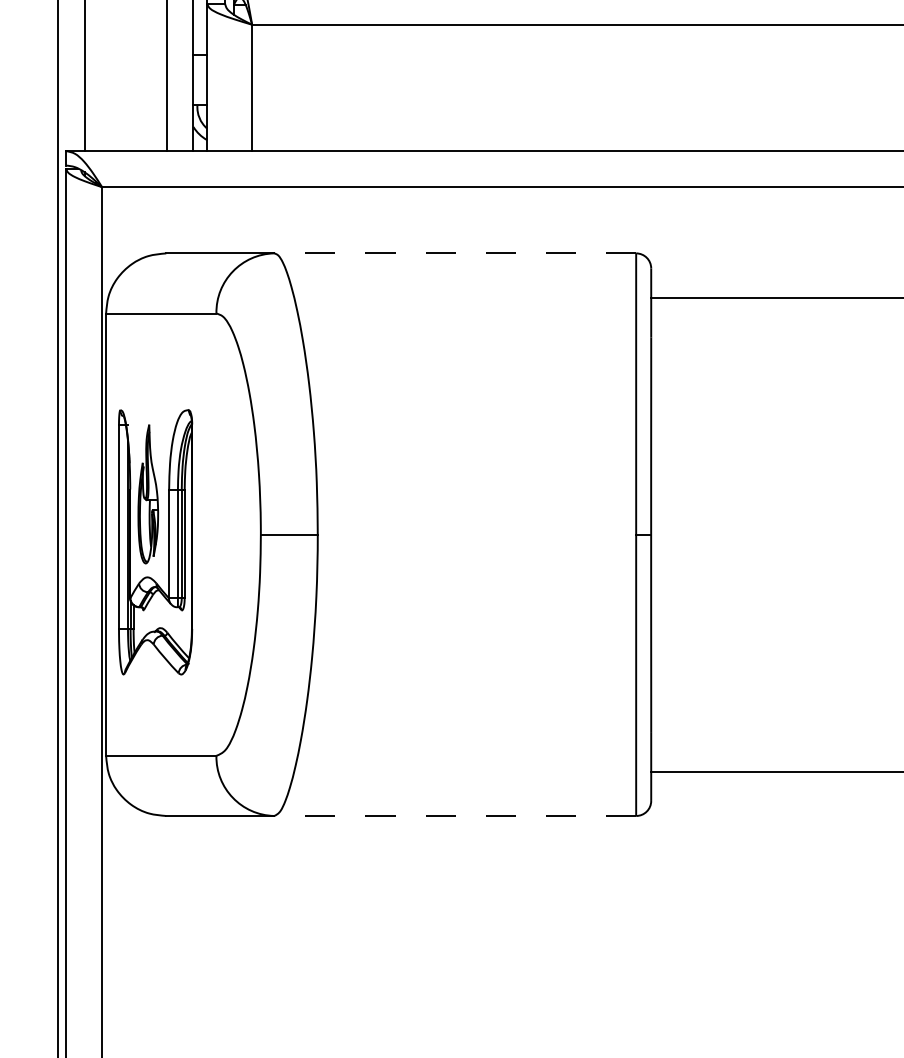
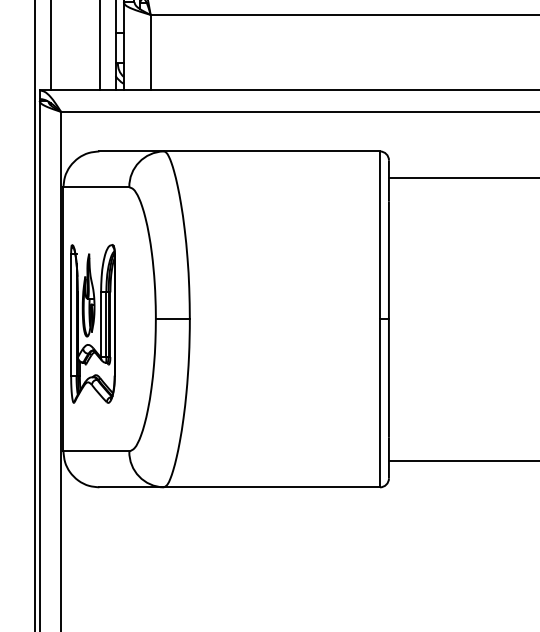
line: (454, 253) -> (271, 151), dashed -> solid
line: (454, 816) -> (271, 487), dashed -> solid

